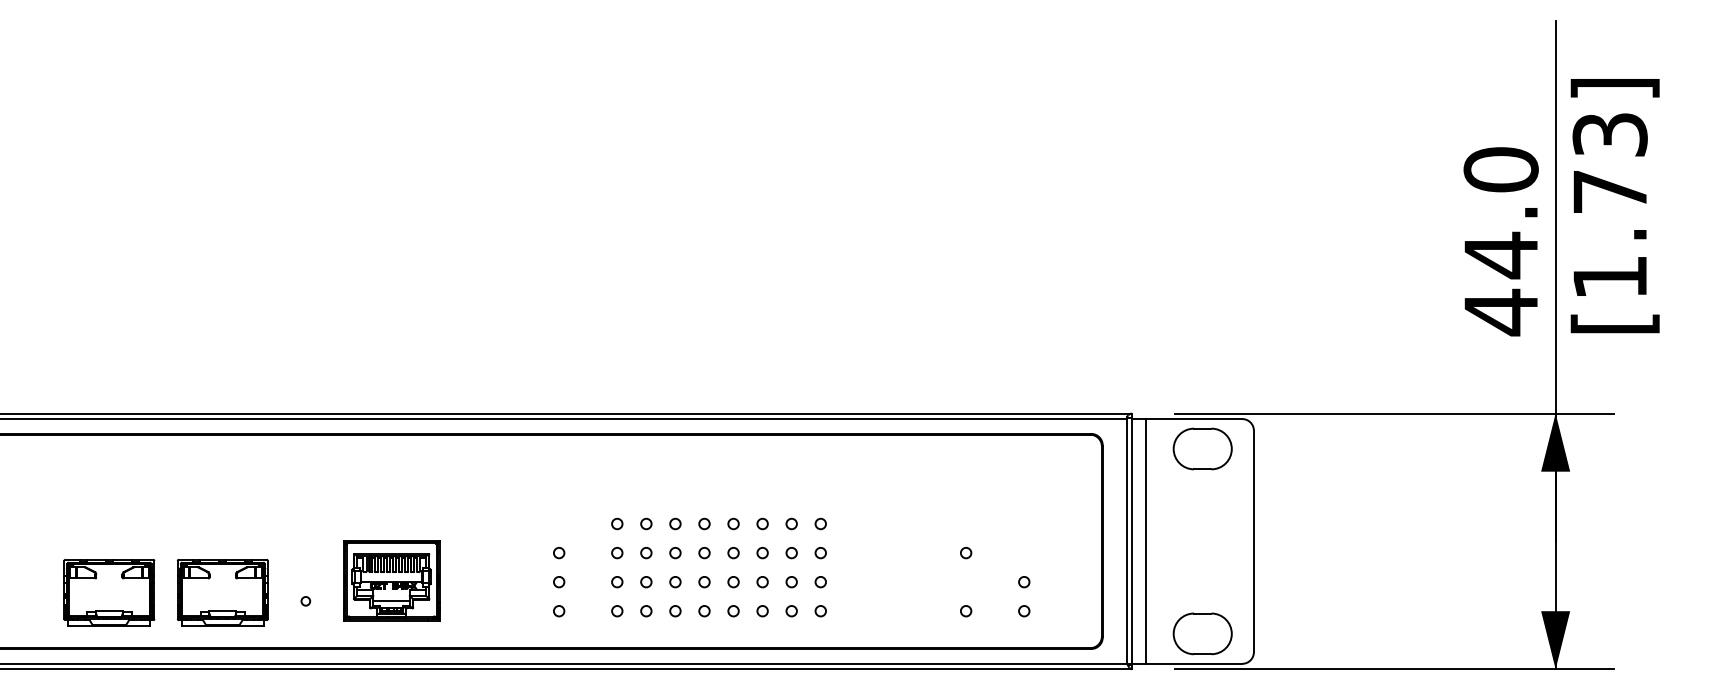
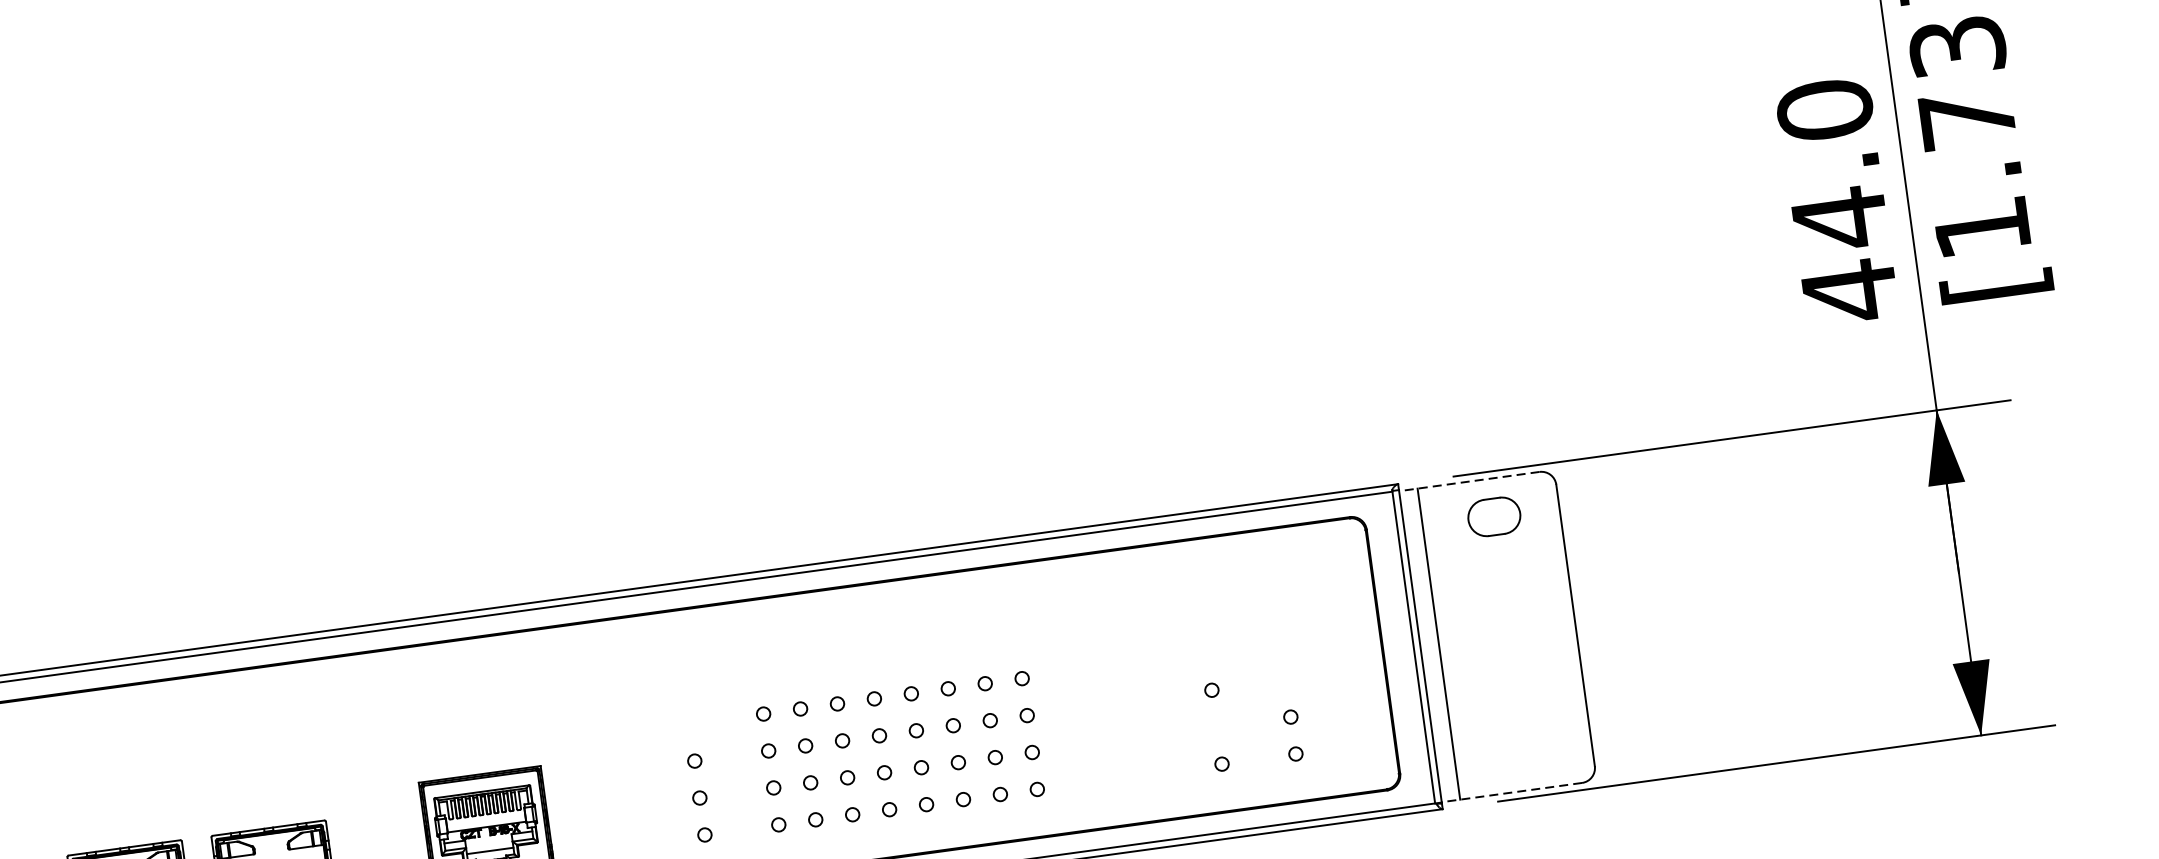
line: (1186, 419) -> (1468, 482), solid -> dashed
part: (1202, 448) -> (1494, 516), size x0.7
part: (1202, 633) -> (1526, 751), removed
line: (1186, 663) -> (1511, 792), solid -> dashed

